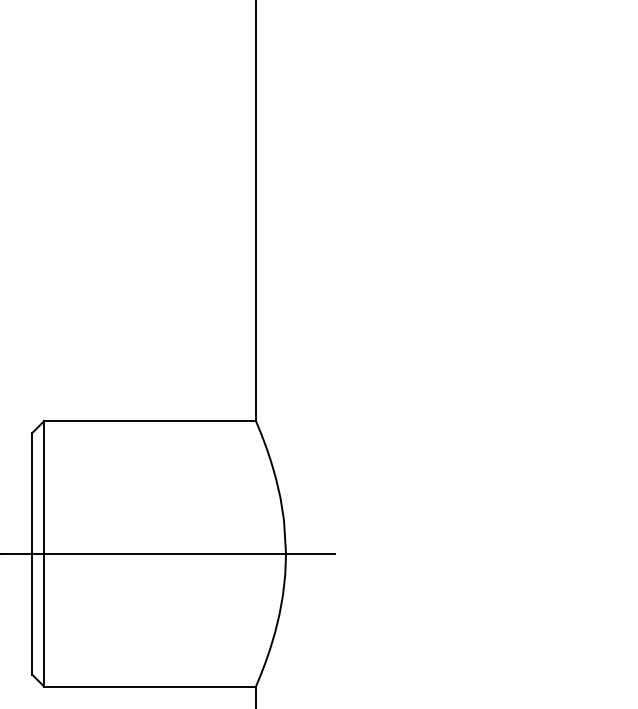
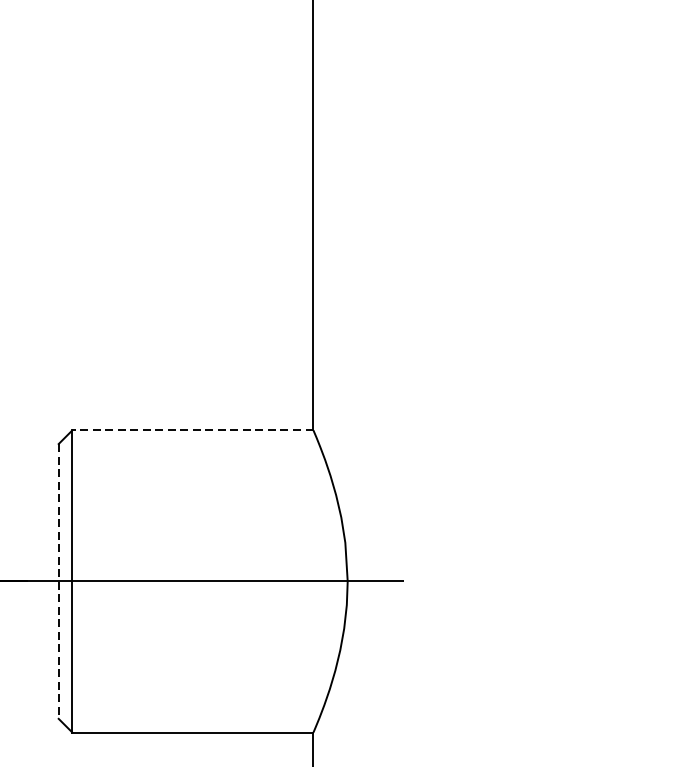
line: (150, 421) -> (193, 430), solid -> dashed
line: (32, 553) -> (59, 581), solid -> dashed

